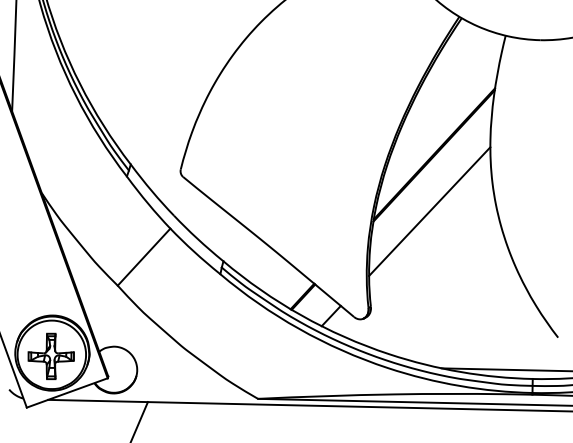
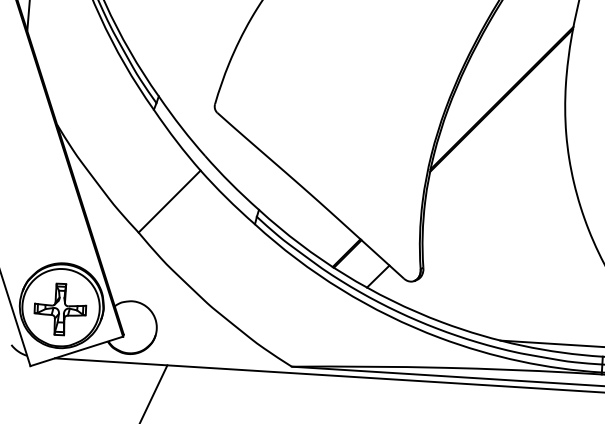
line: (429, 211) -> (493, 163), removed

